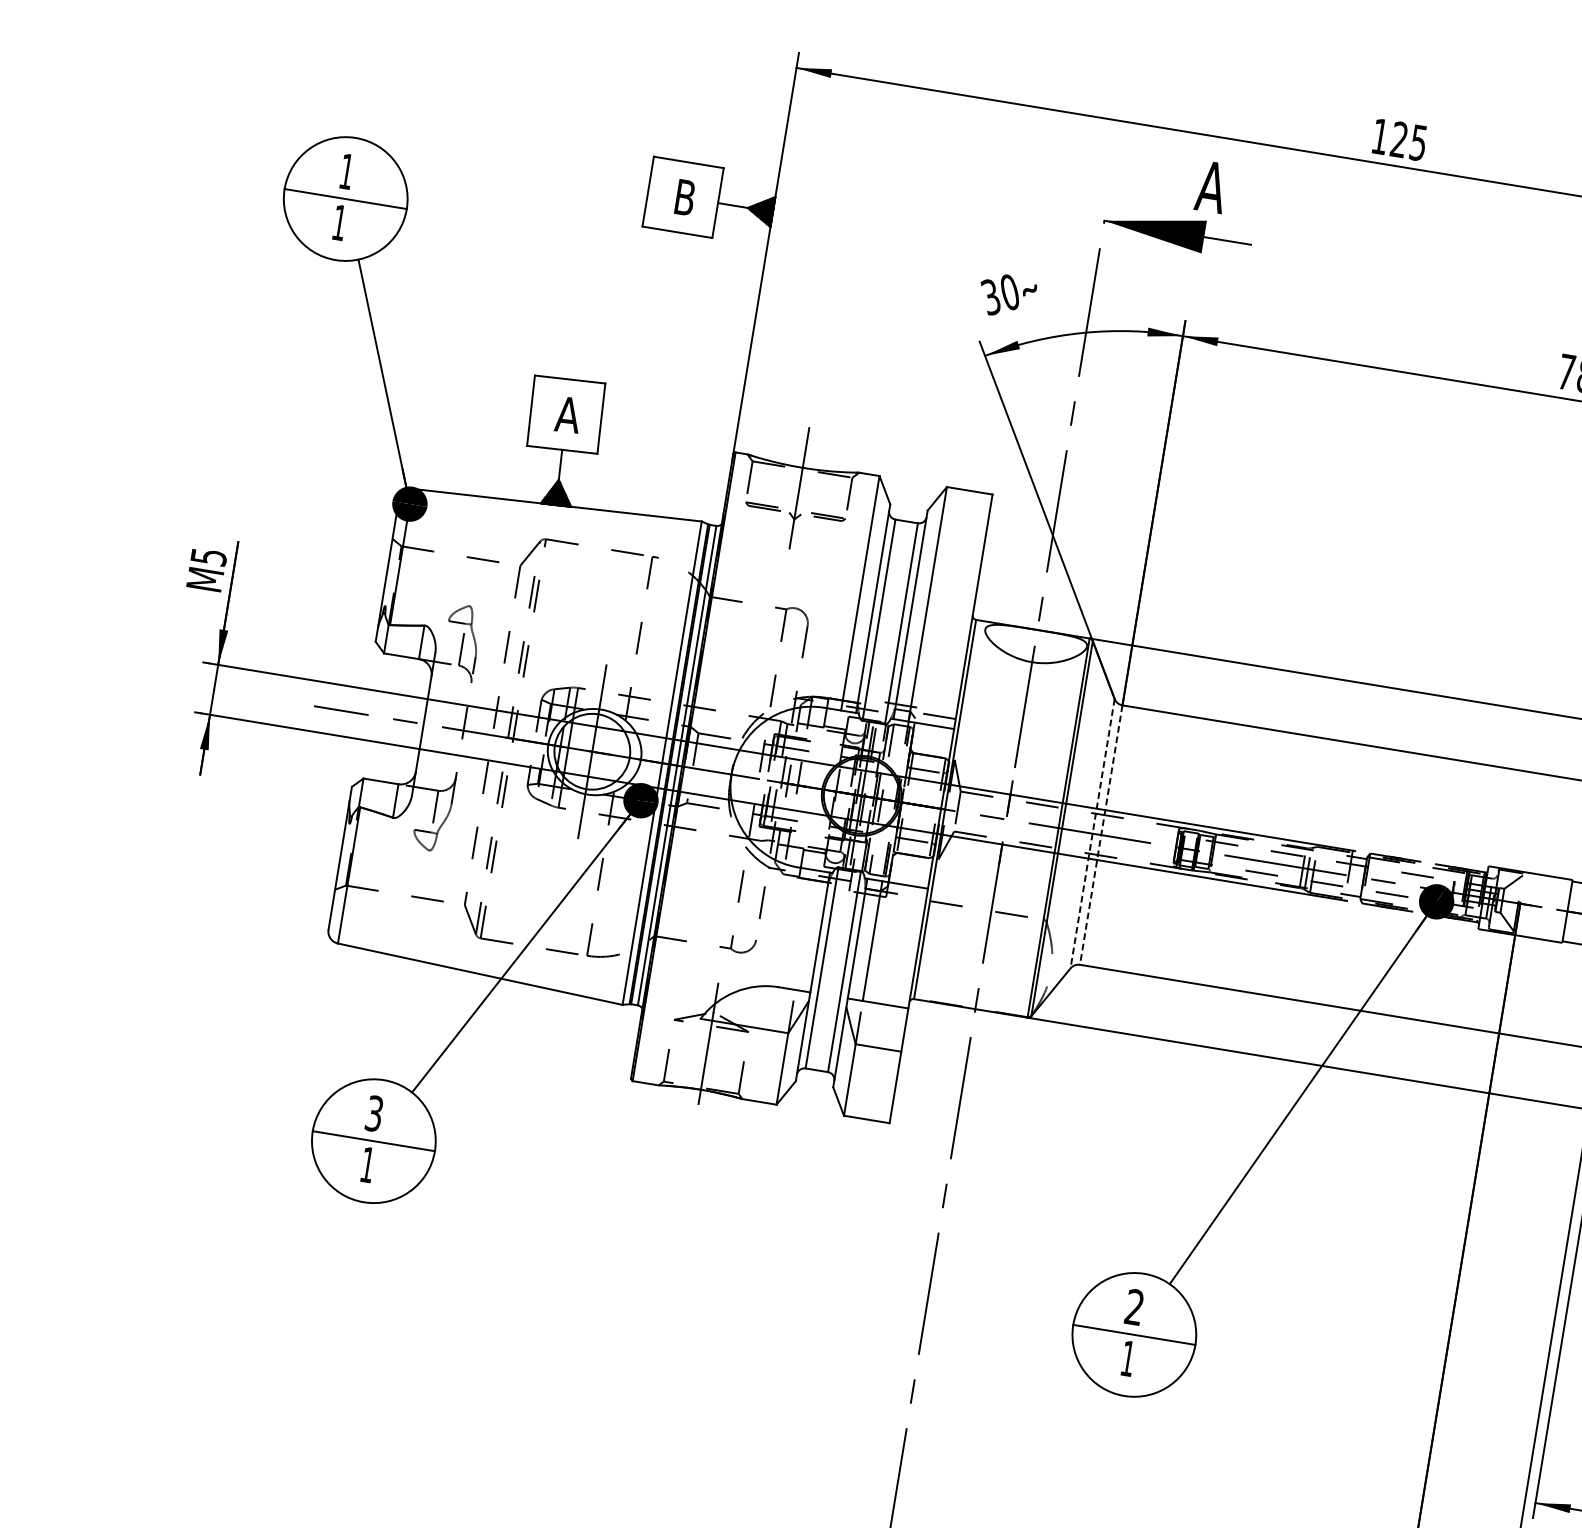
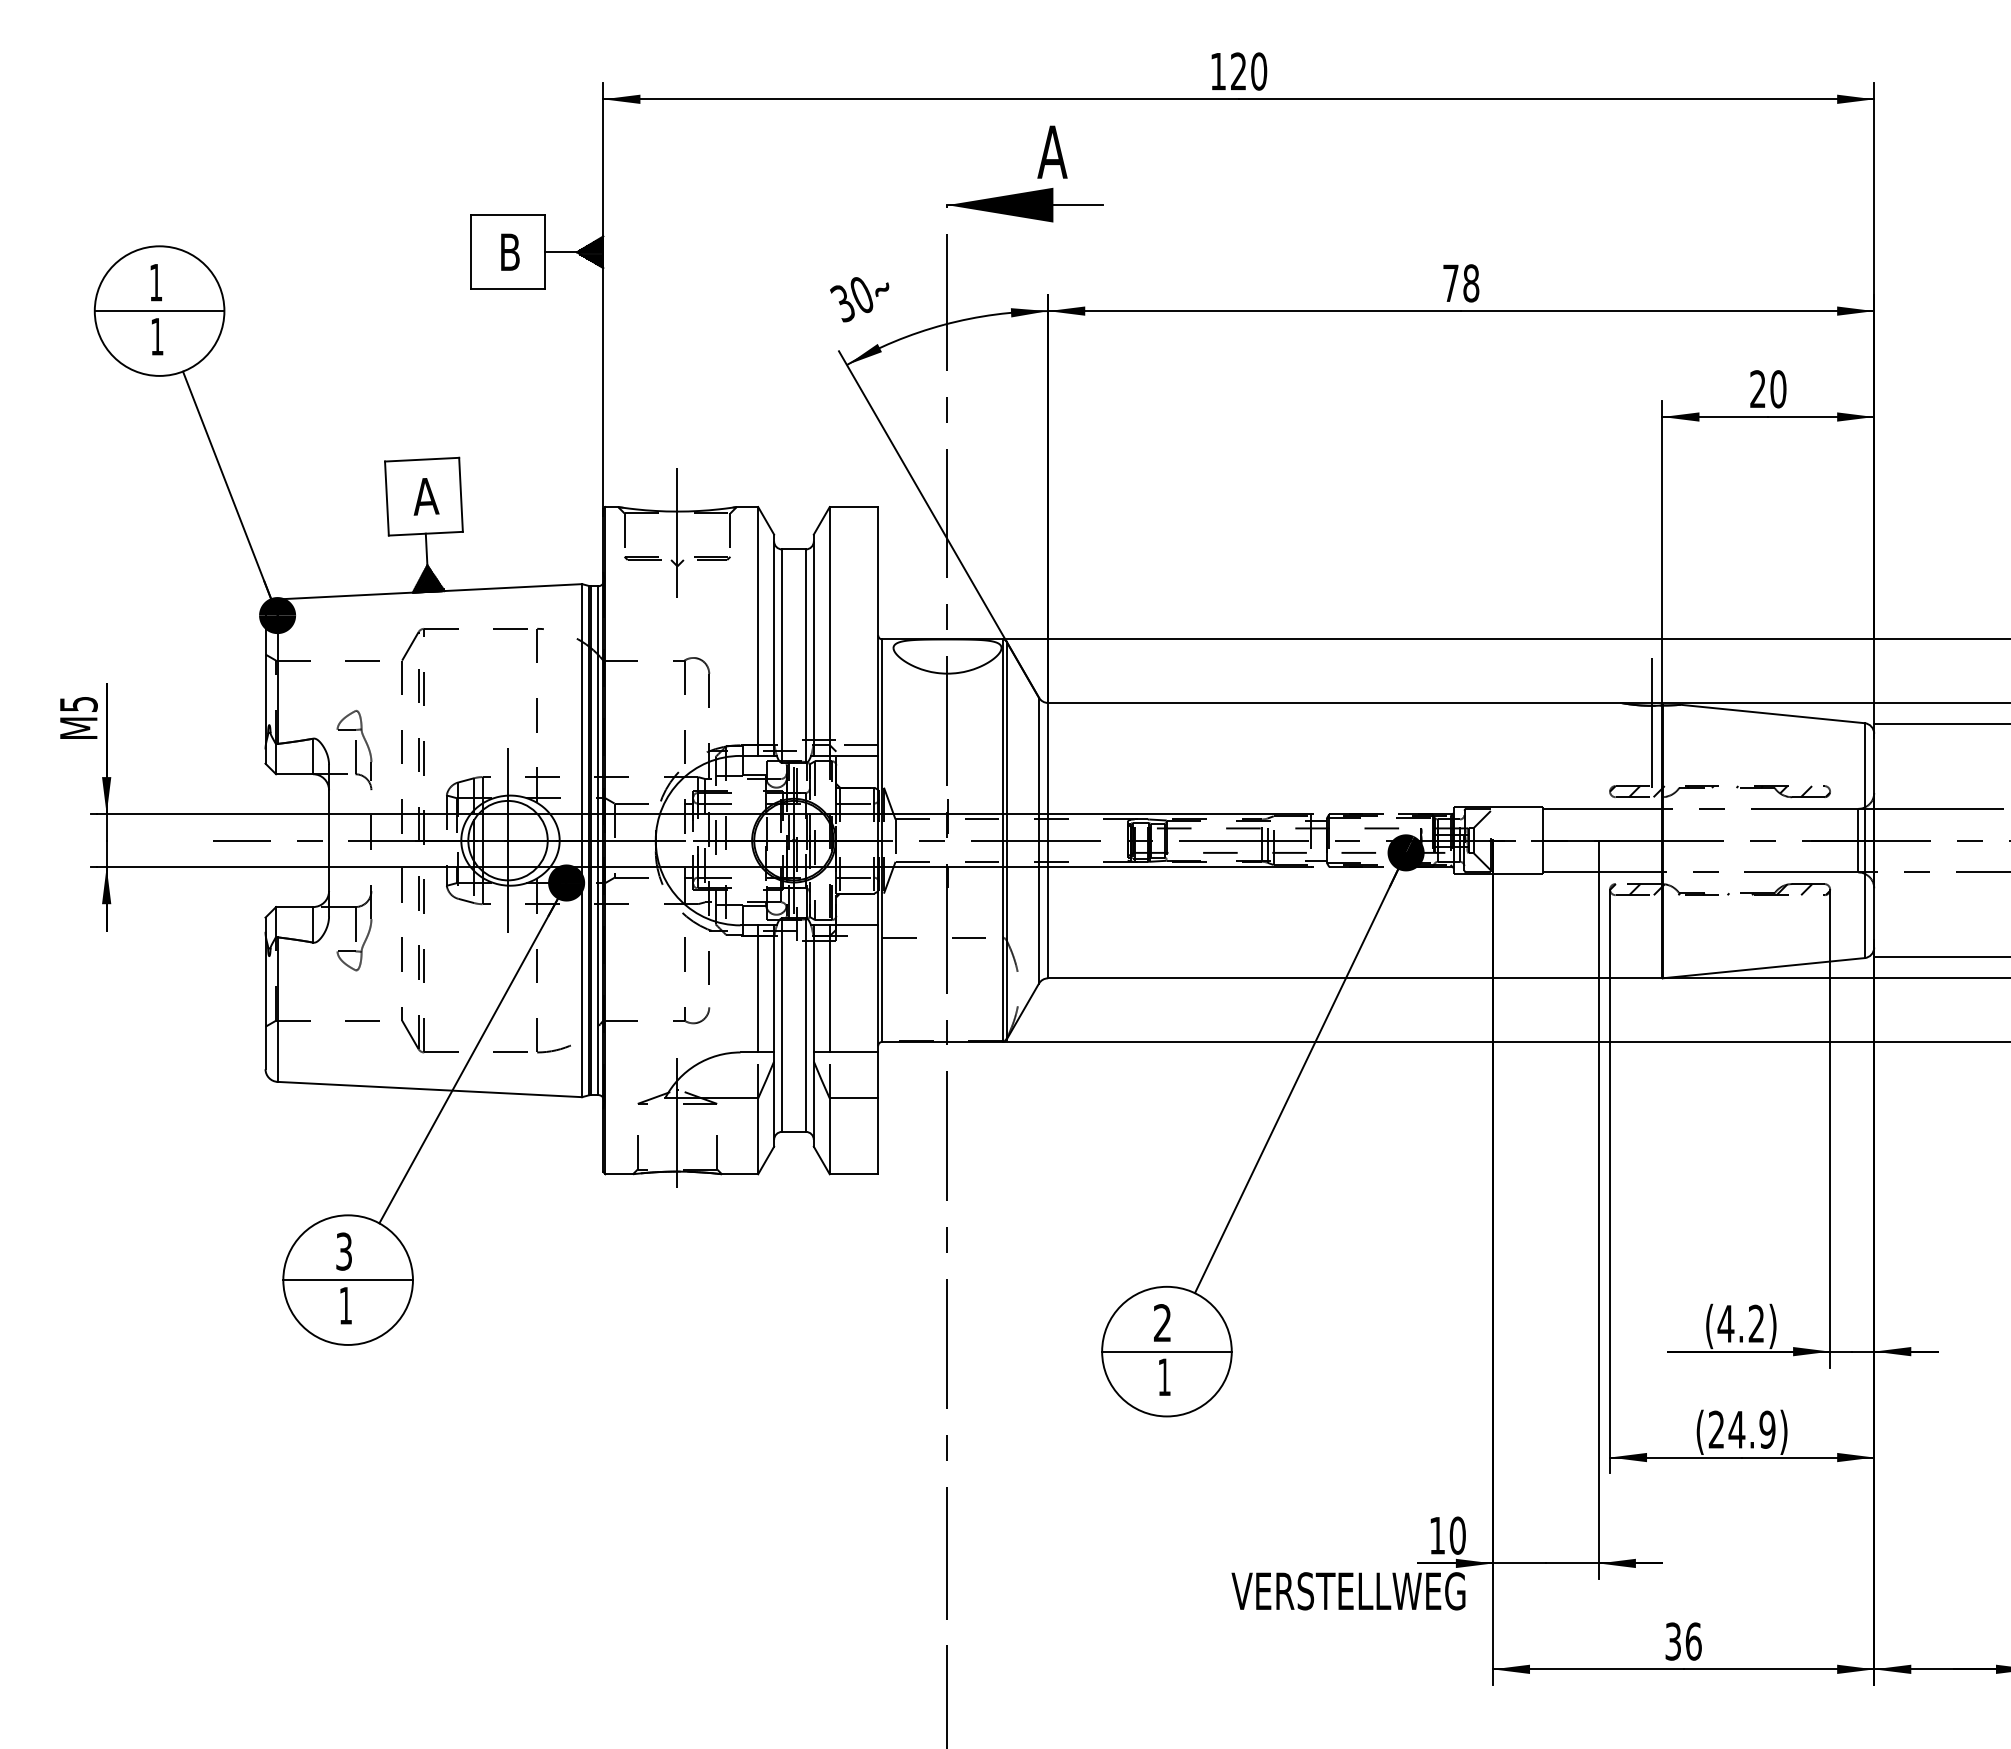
text: (1419, 142) -> (1259, 71), 125 -> 120
line: (1092, 833) -> (1038, 840), dashed -> solid
line: (1101, 835) -> (1048, 840), dashed -> solid
line: (805, 929) -> (758, 988), added

